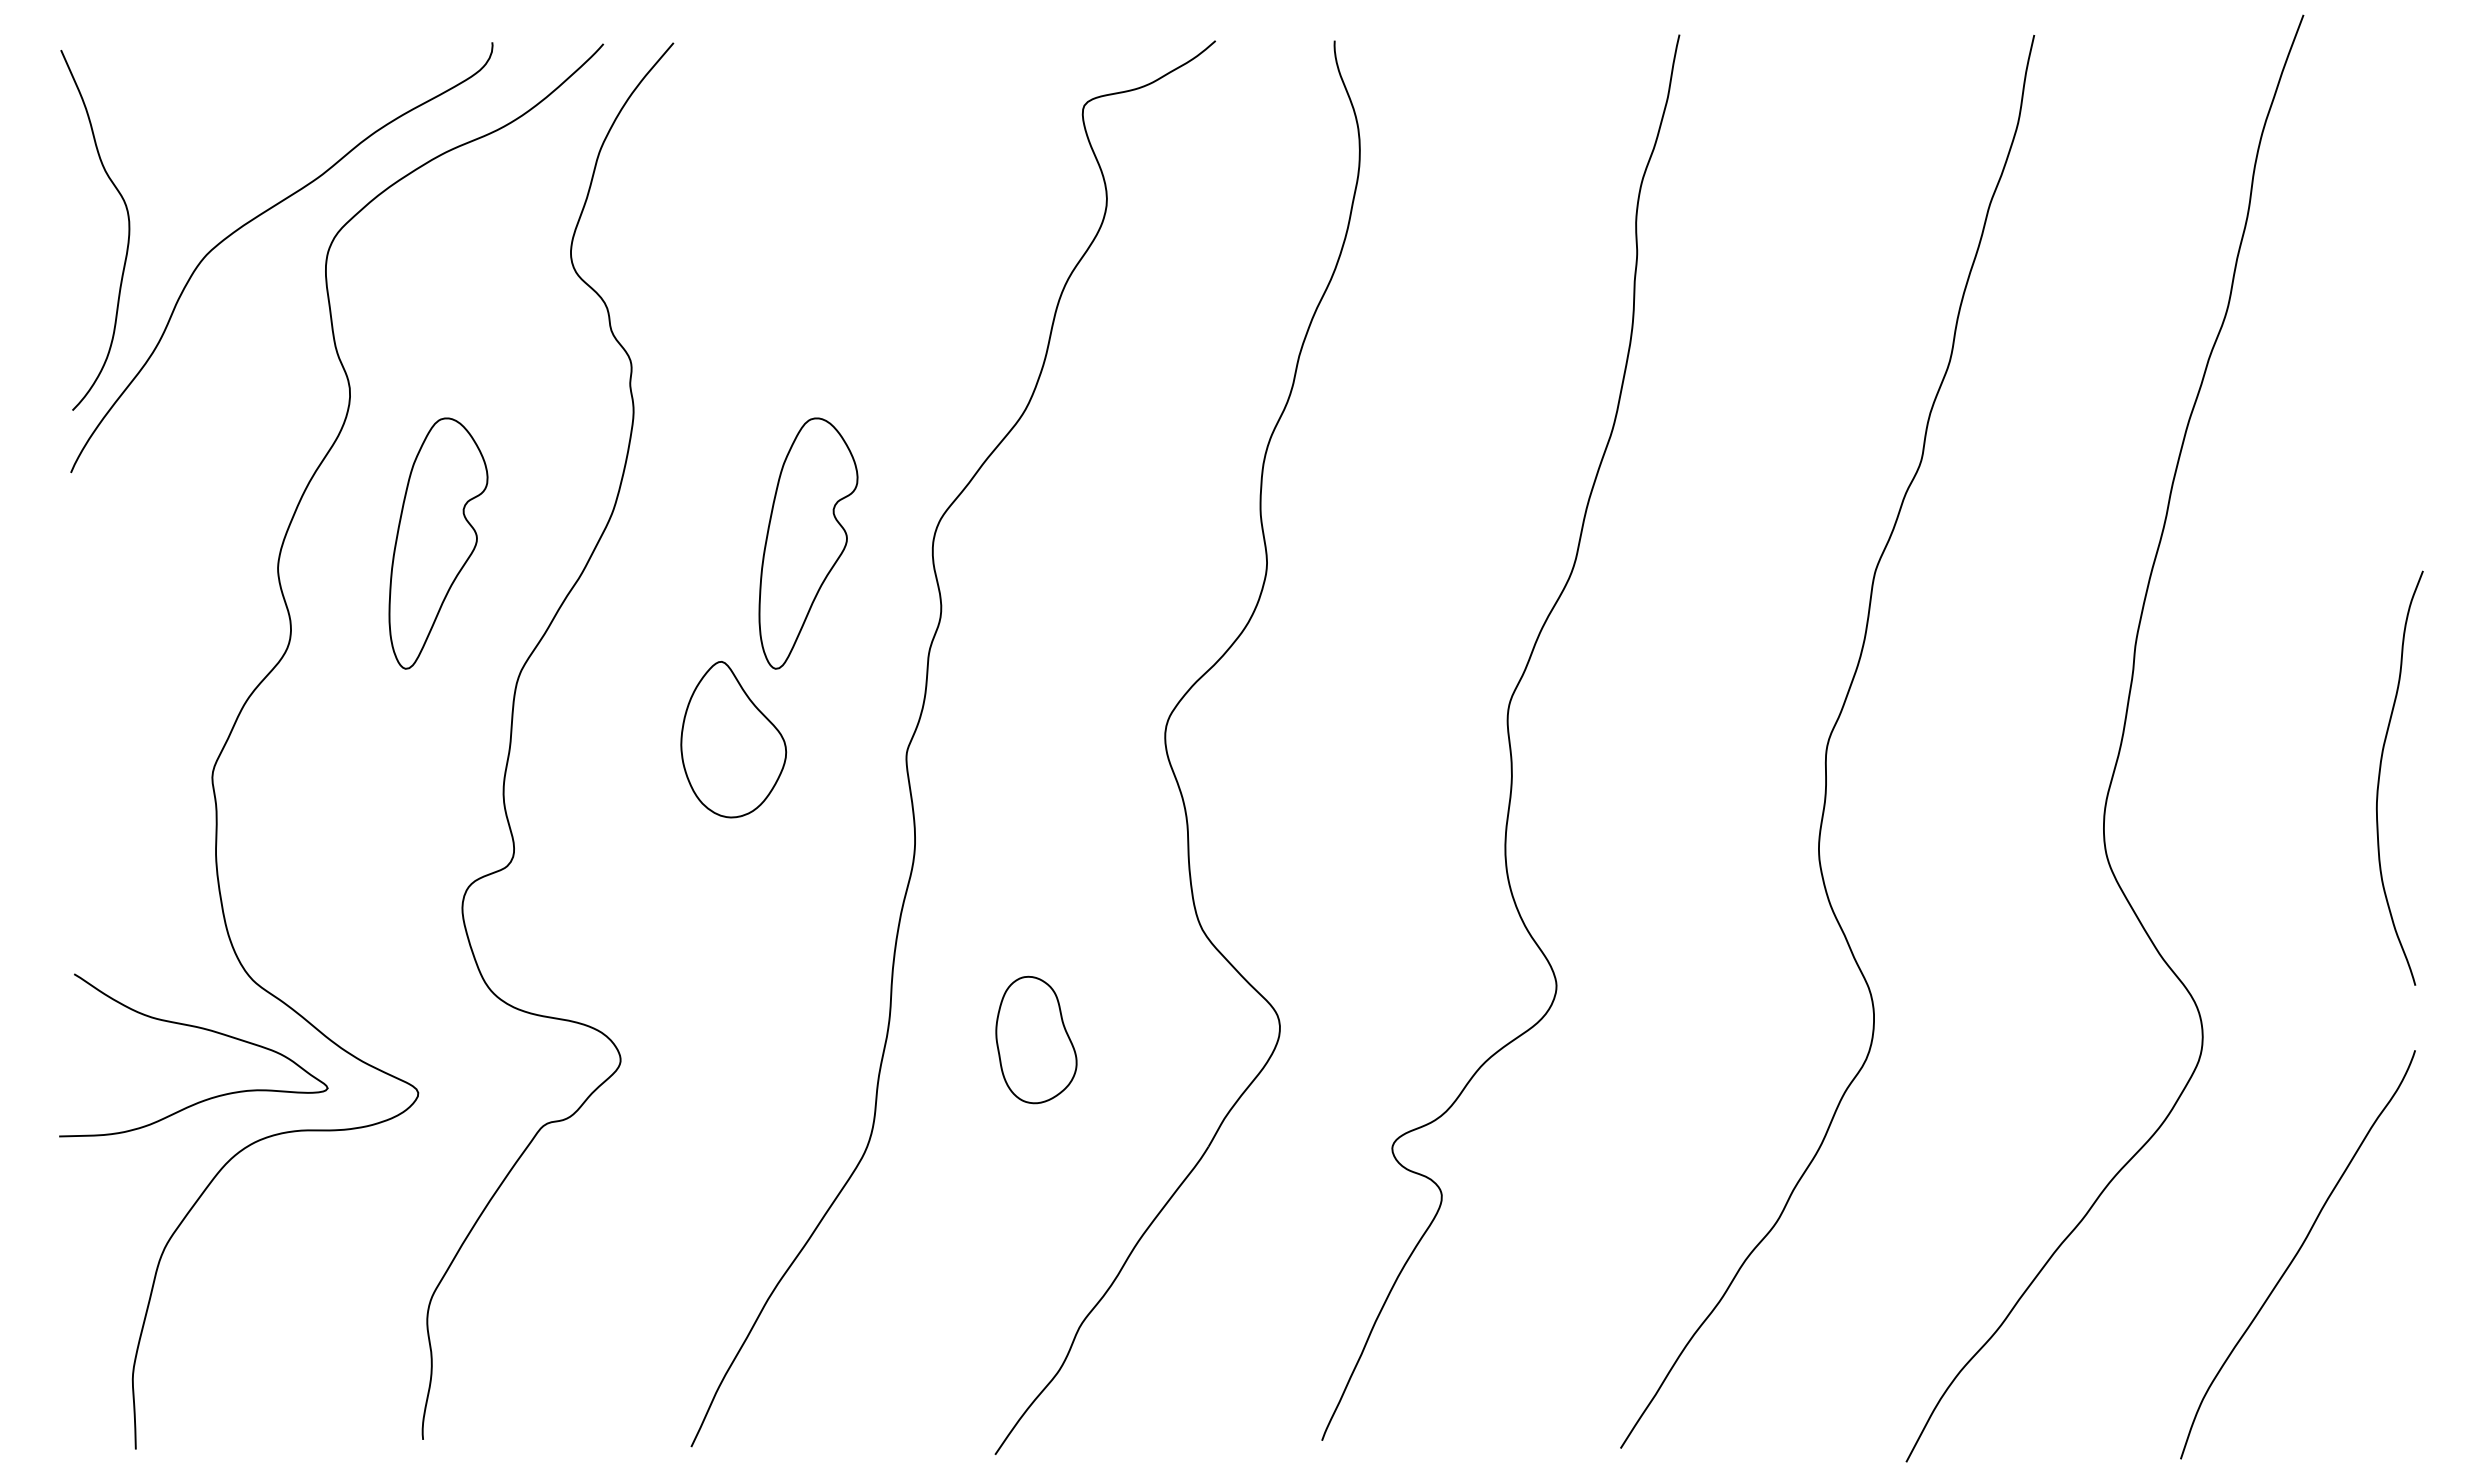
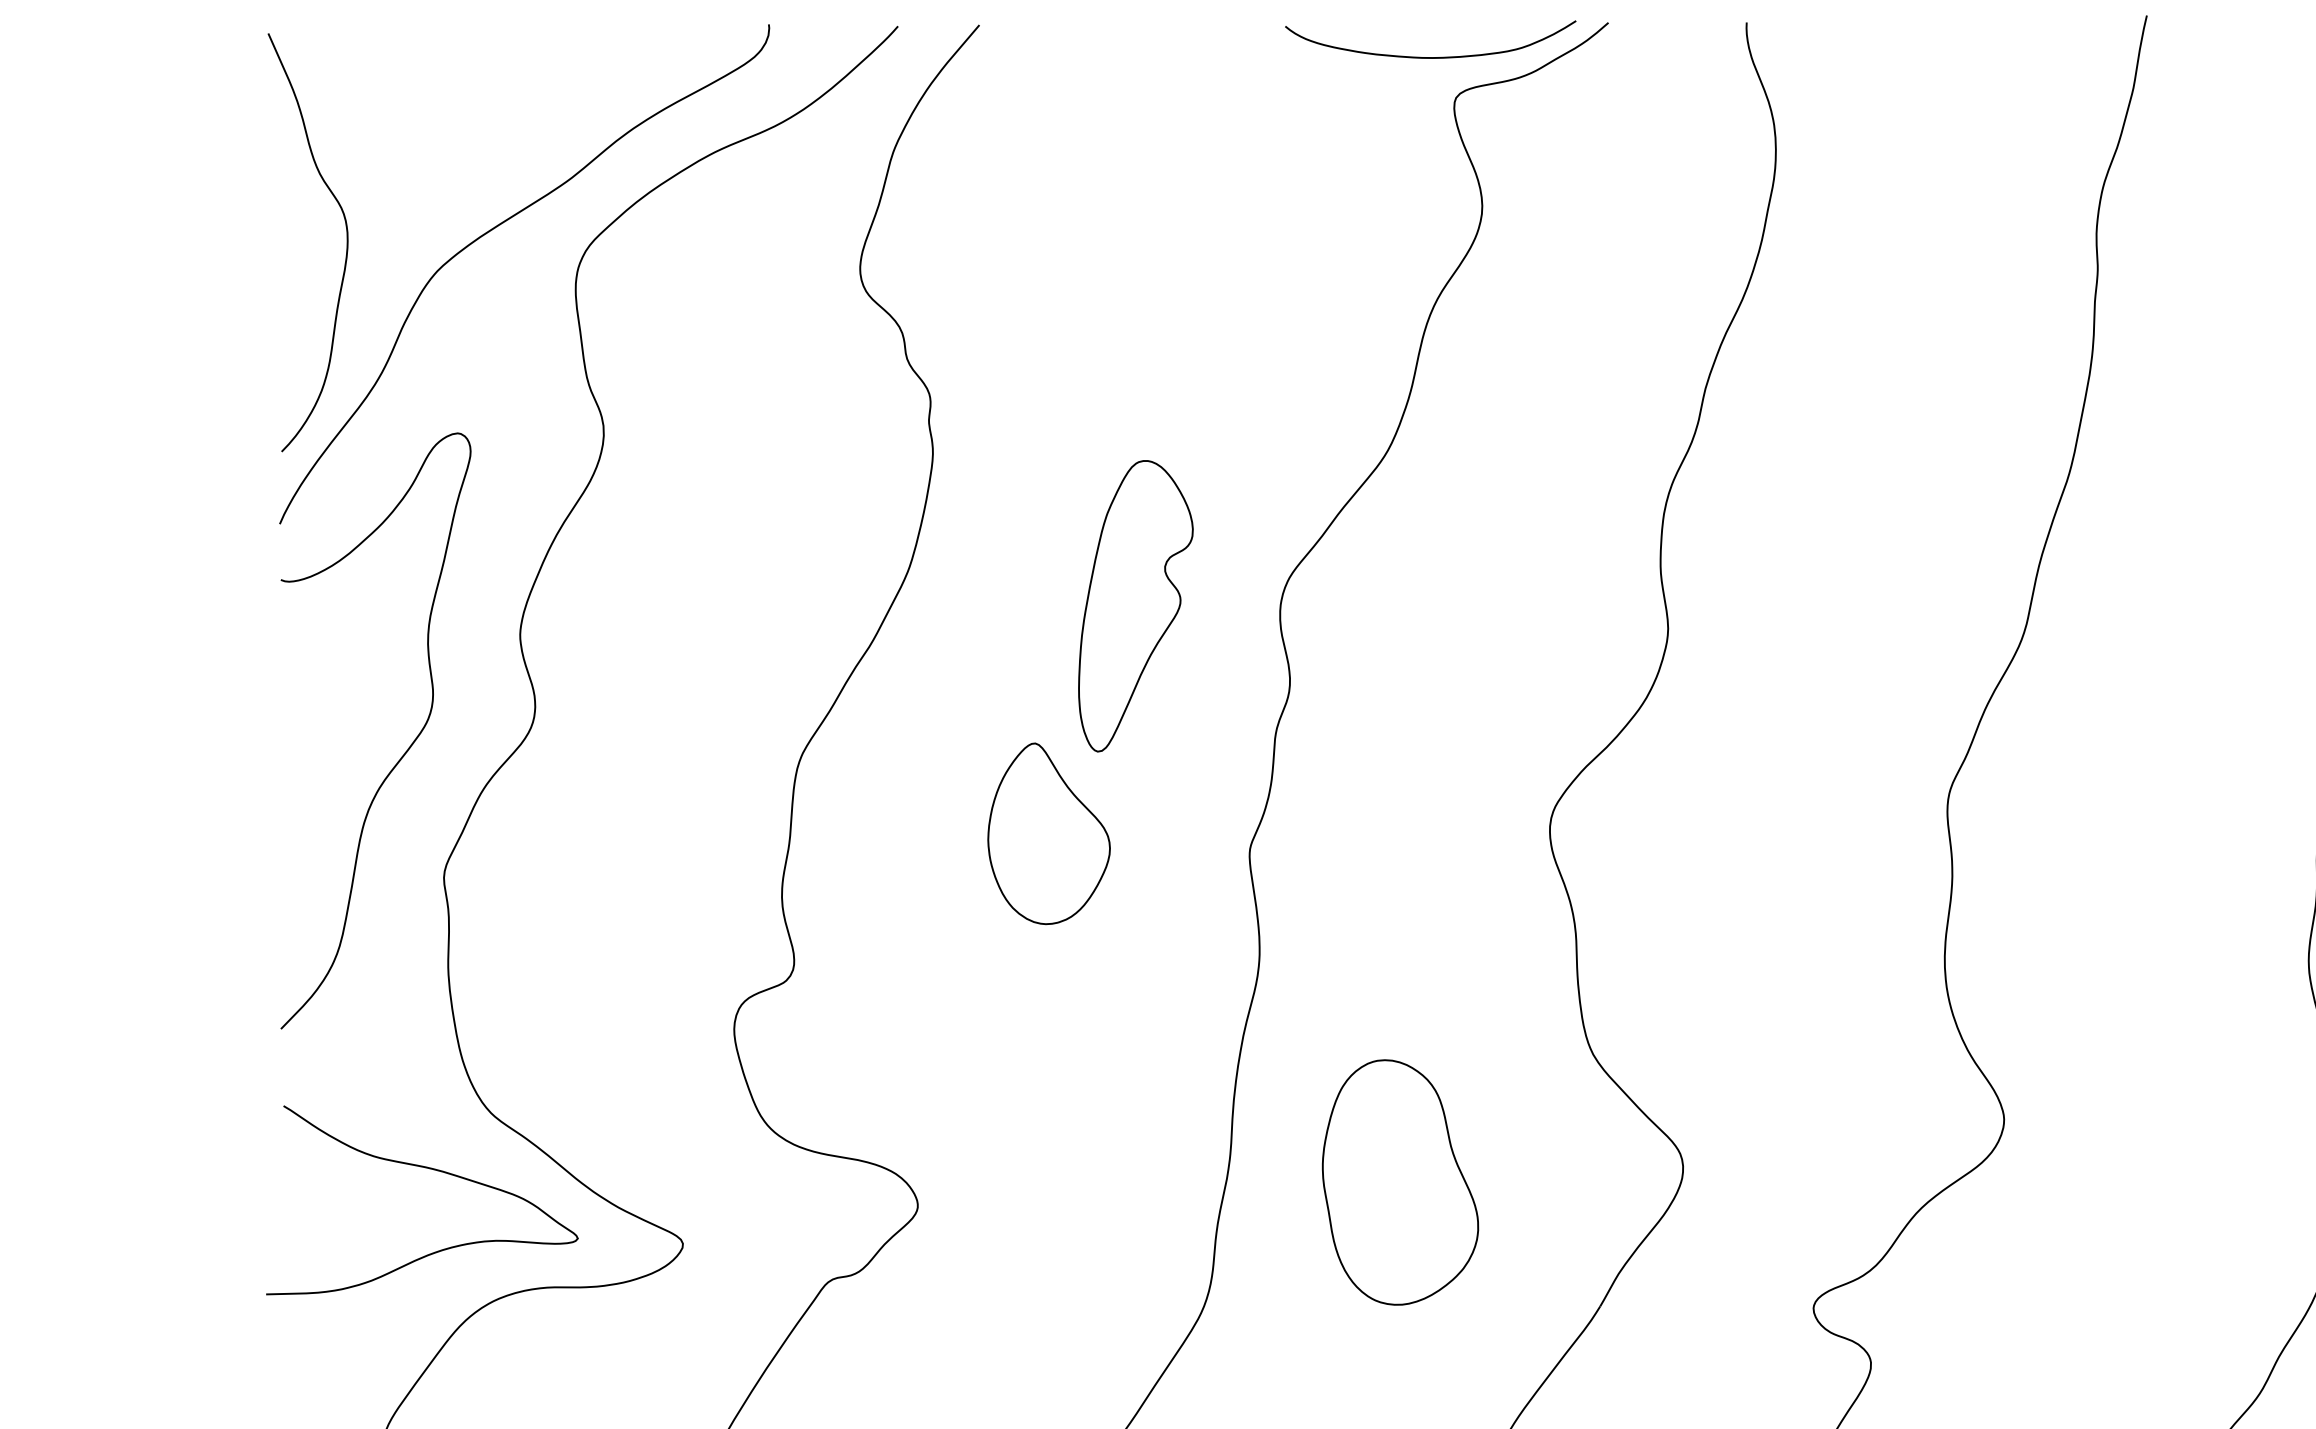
curve: (1062, 70) -> (1430, 57), added
part: (438, 543) -> (706, 606), removed
curve: (177, 670) -> (403, 753), added
part: (1036, 1039) -> (1400, 1181), size x1.67

